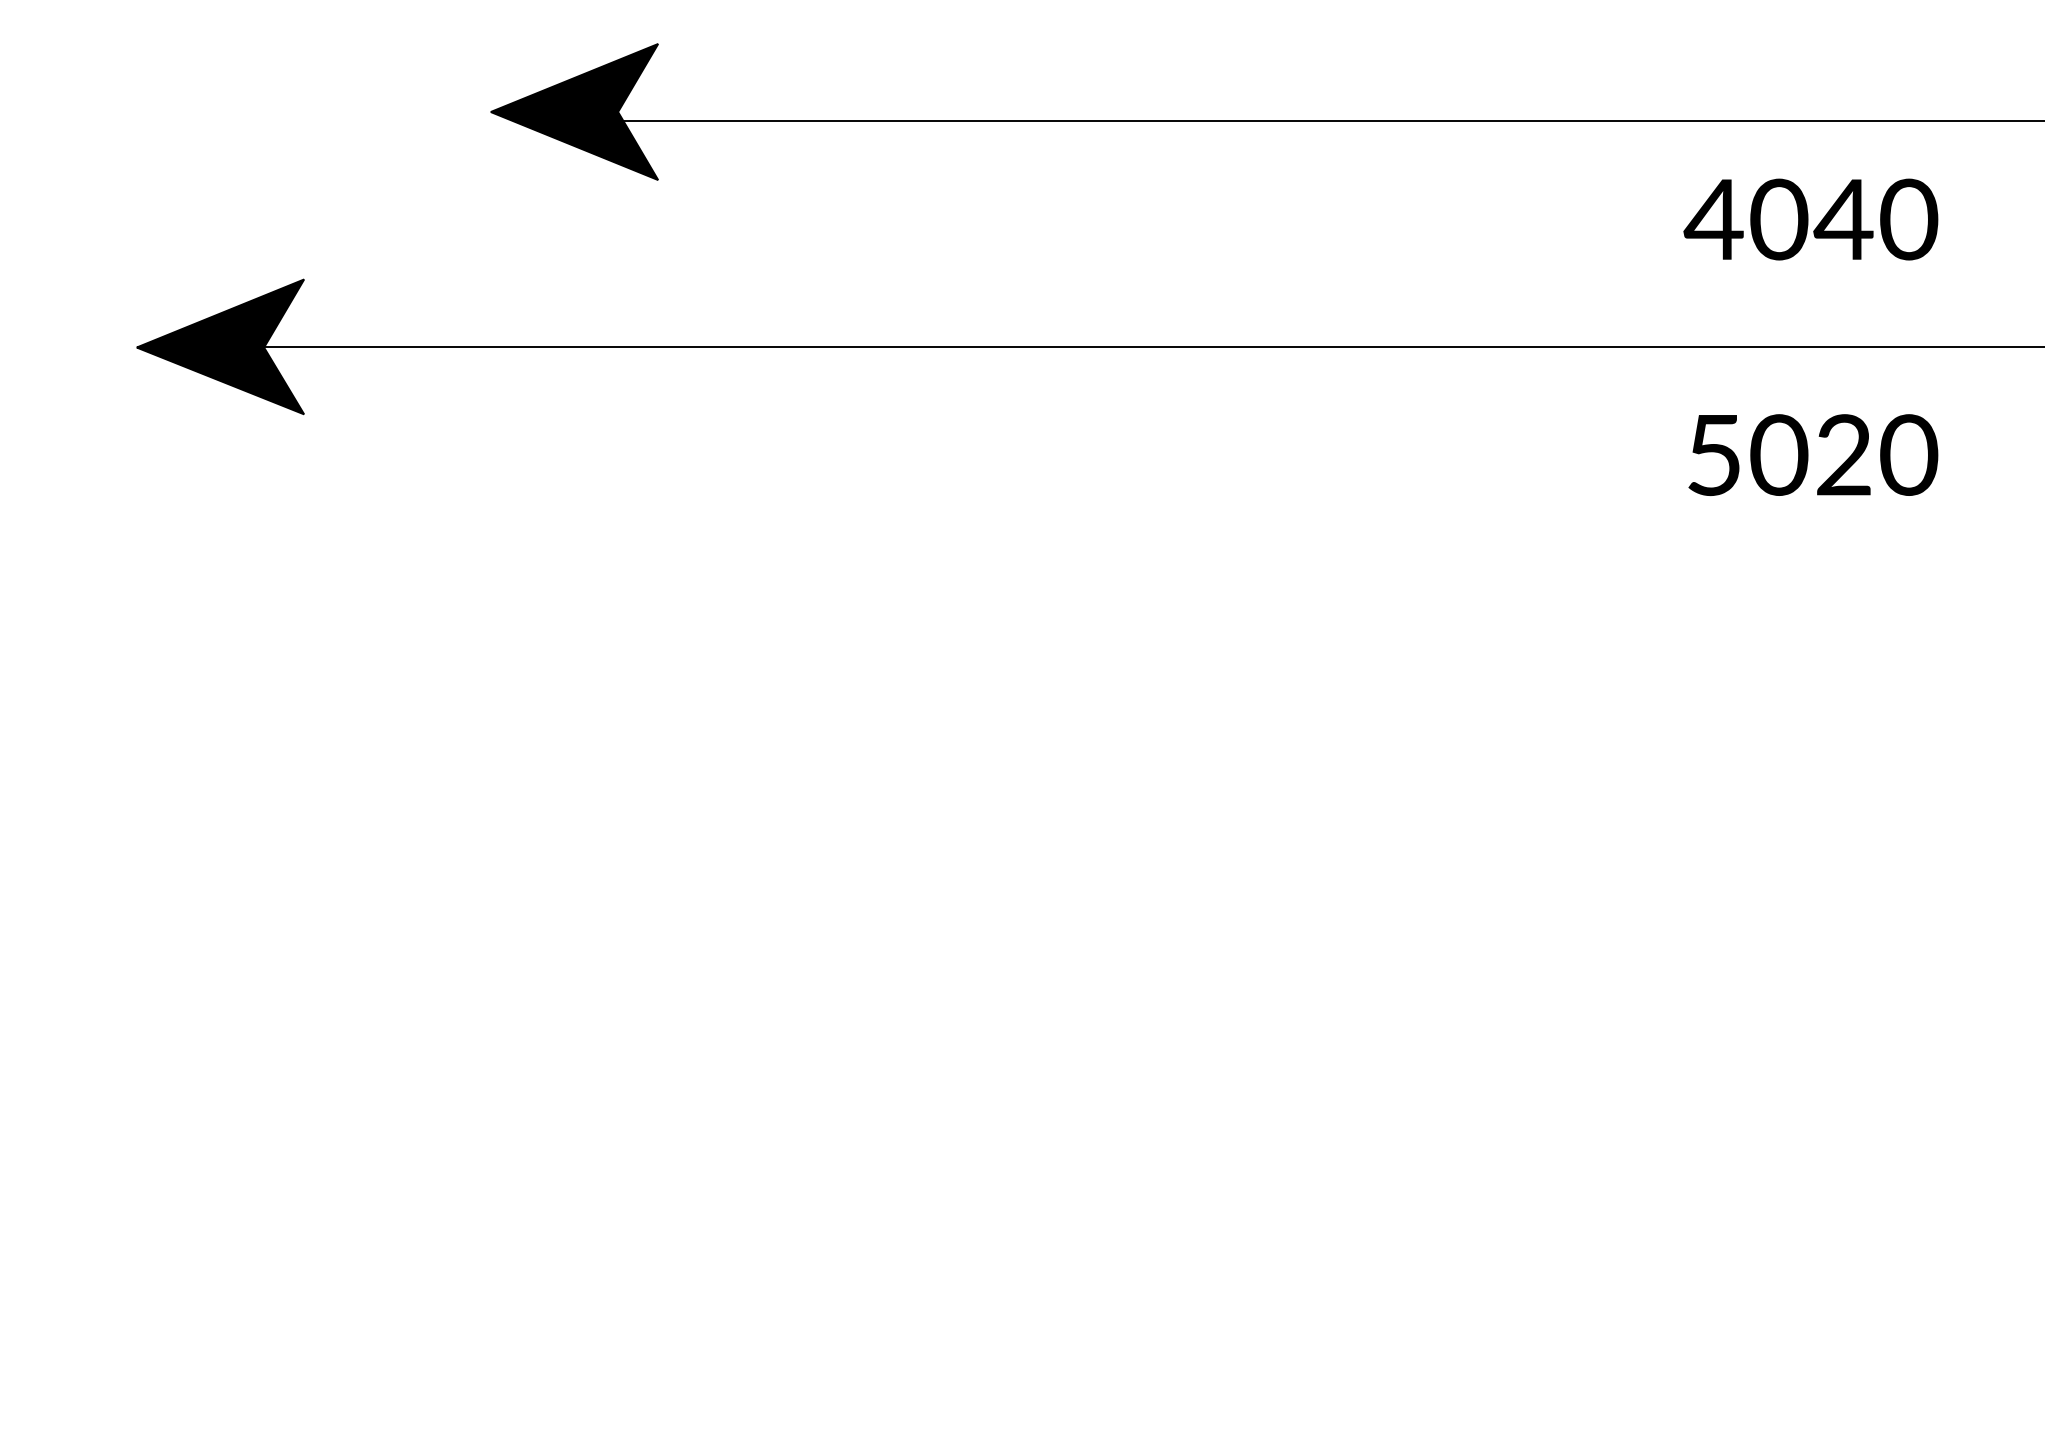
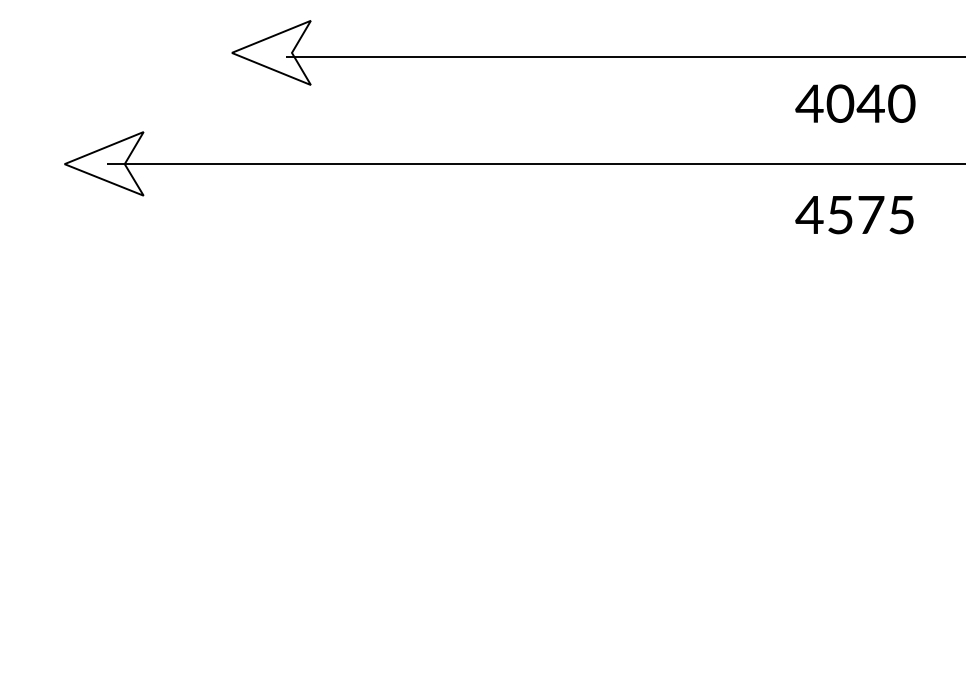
fill: (572, 111) -> (270, 52), removed
fill: (219, 346) -> (103, 163), removed
text: (1811, 454) -> (855, 214), 5020 -> 4575

